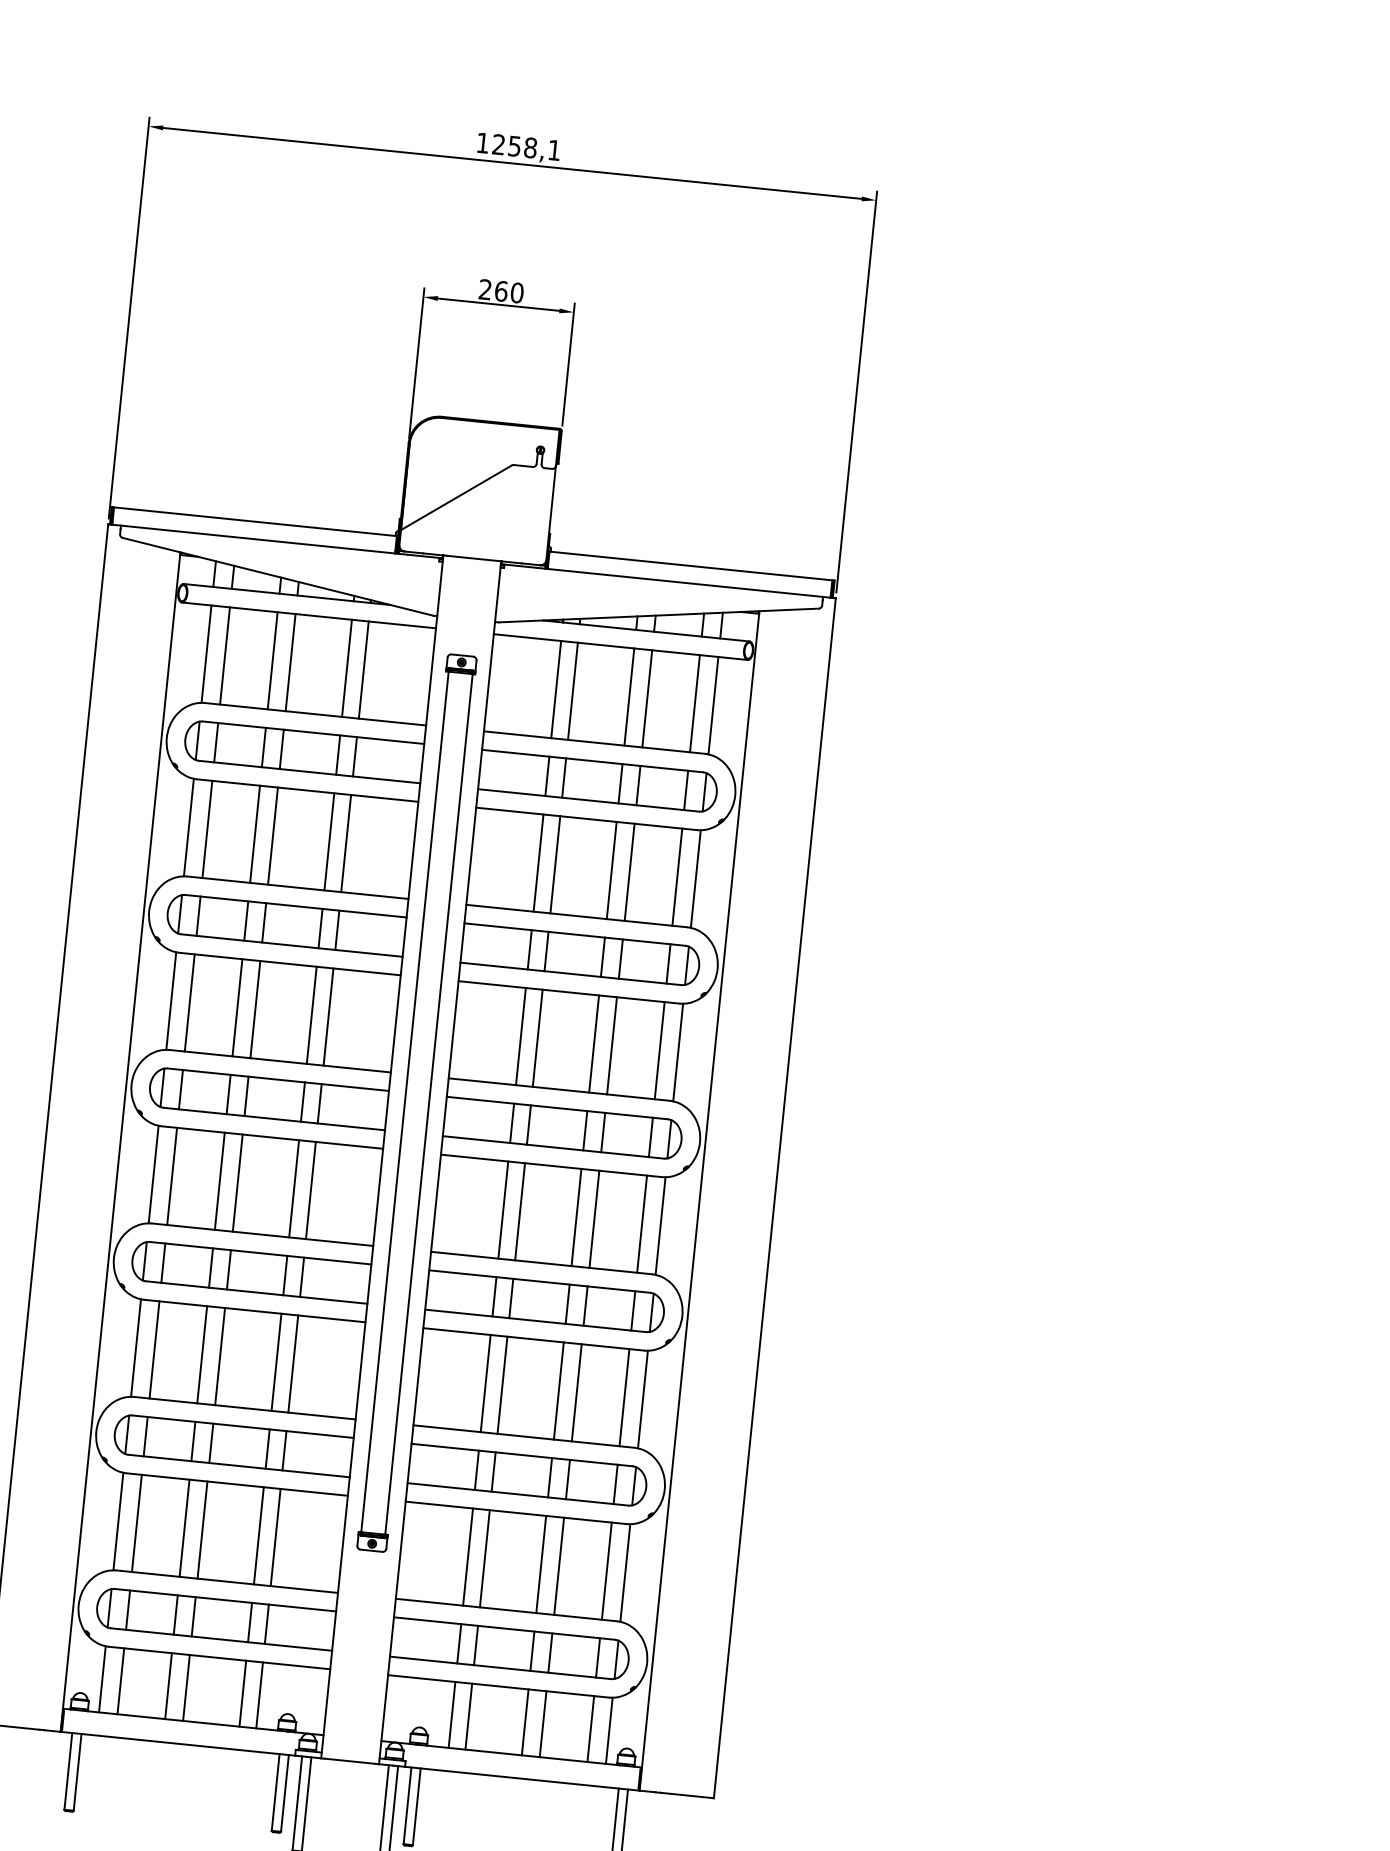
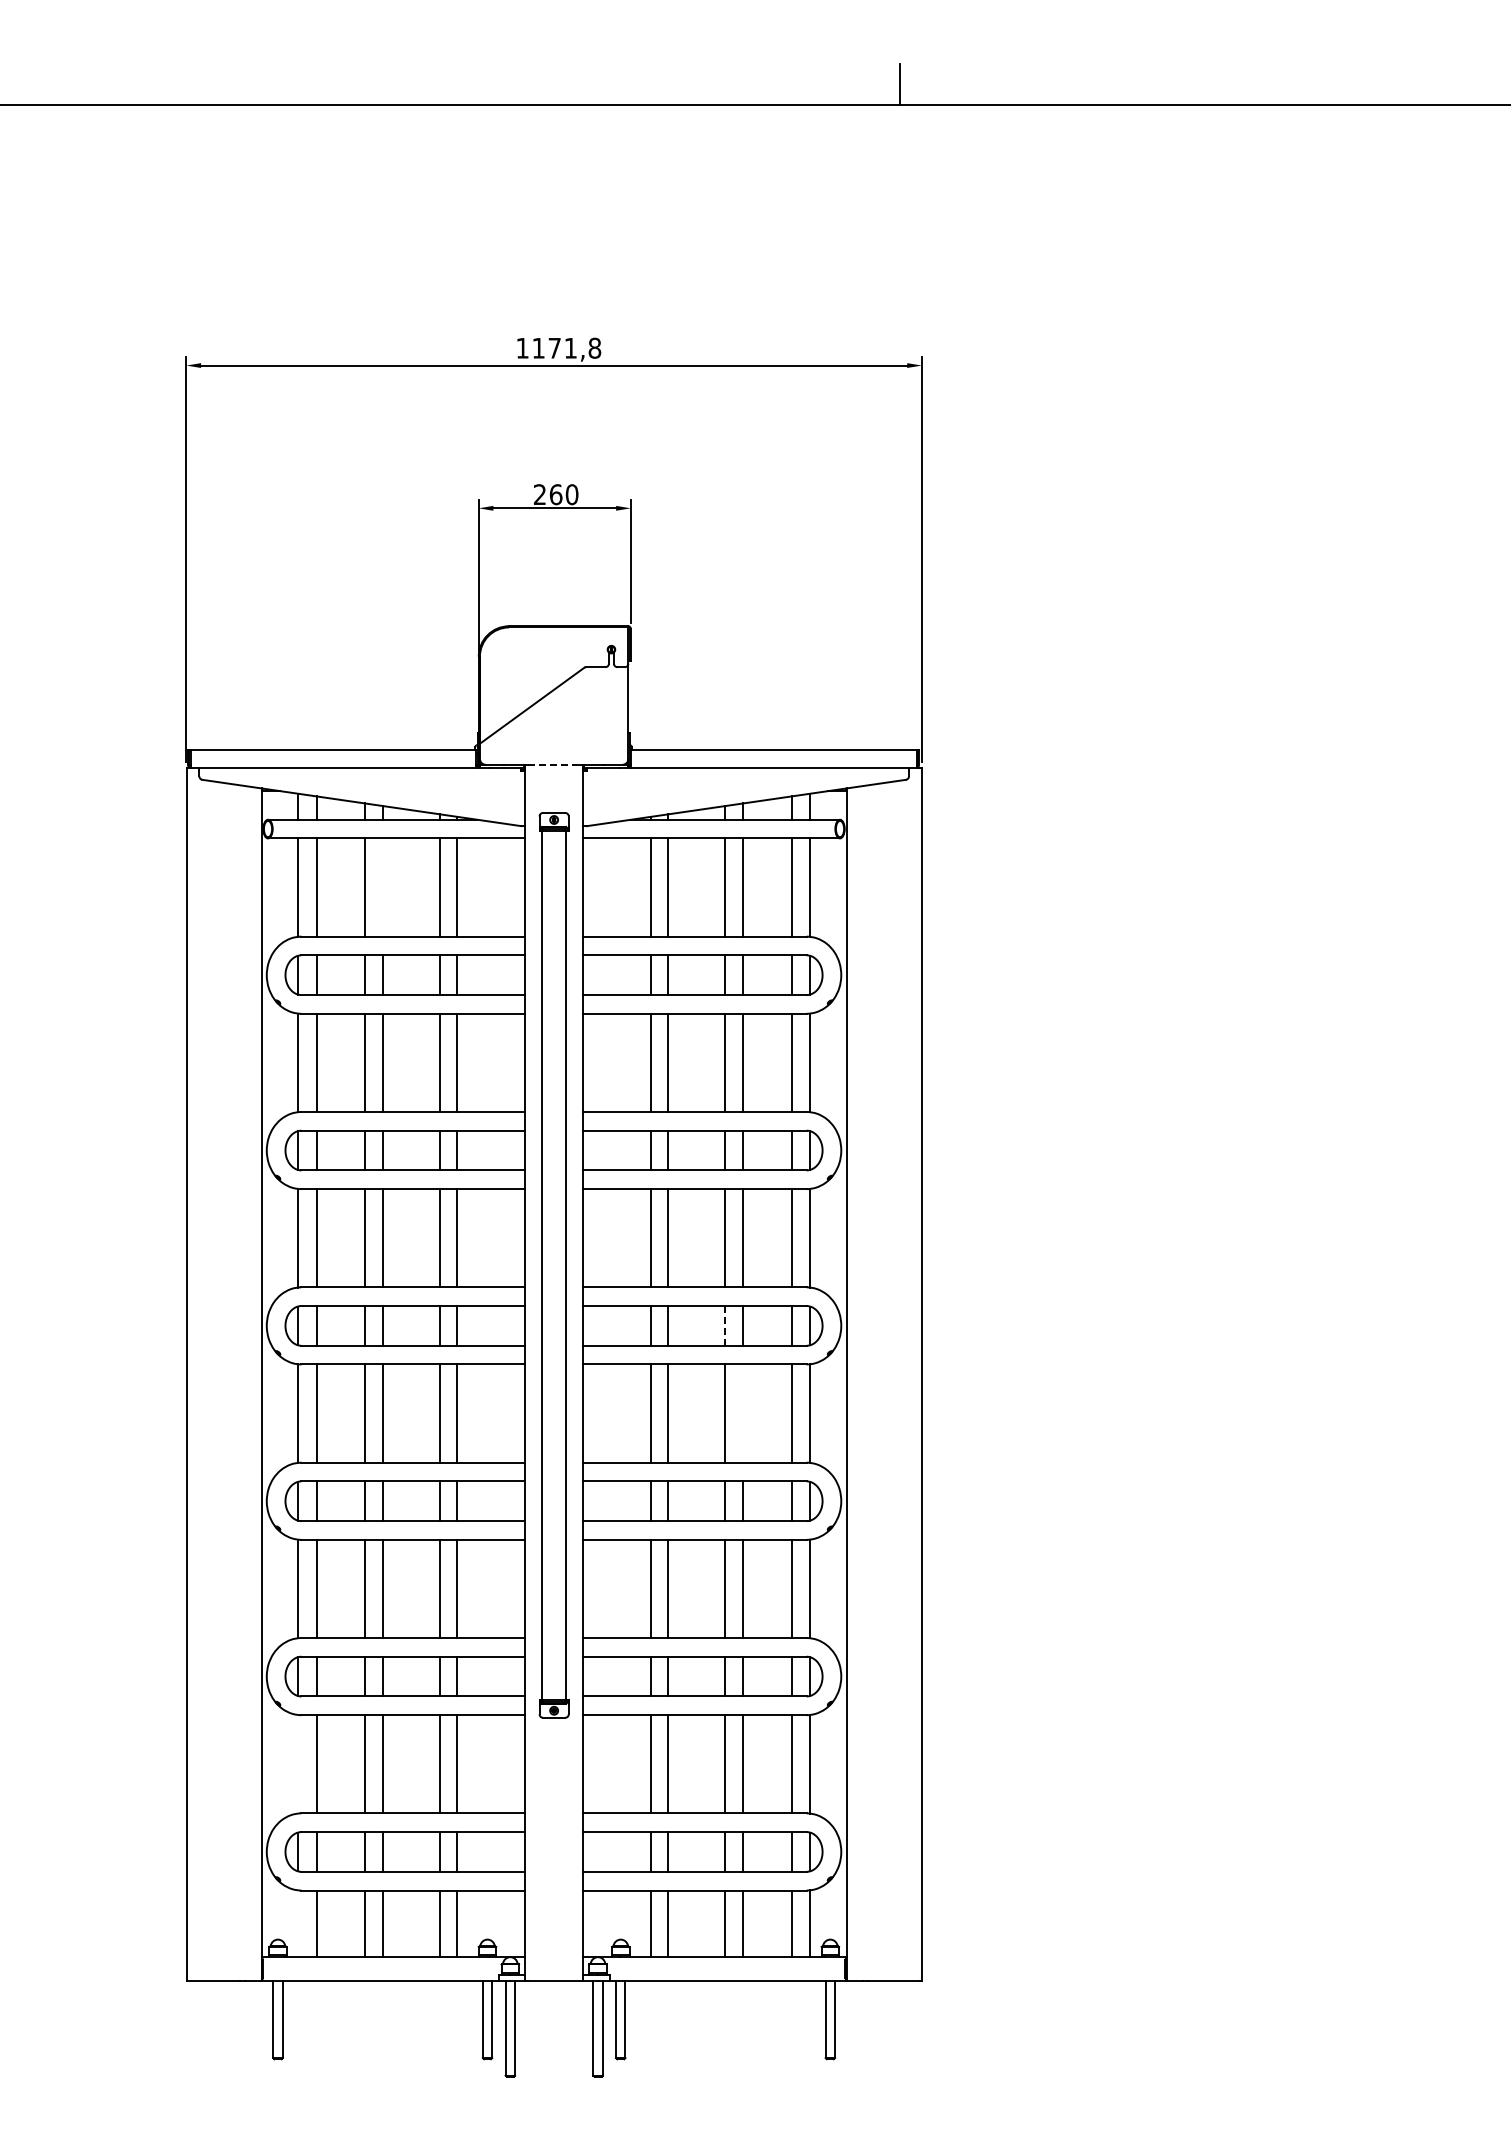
text: (526, 146) -> (566, 347), 1258,1 -> 1171,8
line: (472, 558) -> (554, 764), solid -> dashed
line: (290, 662) -> (382, 887), removed
part: (416, 1103) -> (553, 1265), moved
line: (585, 1130) -> (725, 1325), solid -> dashed
line: (594, 1219) -> (743, 1413), removed
line: (118, 1520) -> (298, 1763), removed
line: (102, 1679) -> (298, 1923), removed

